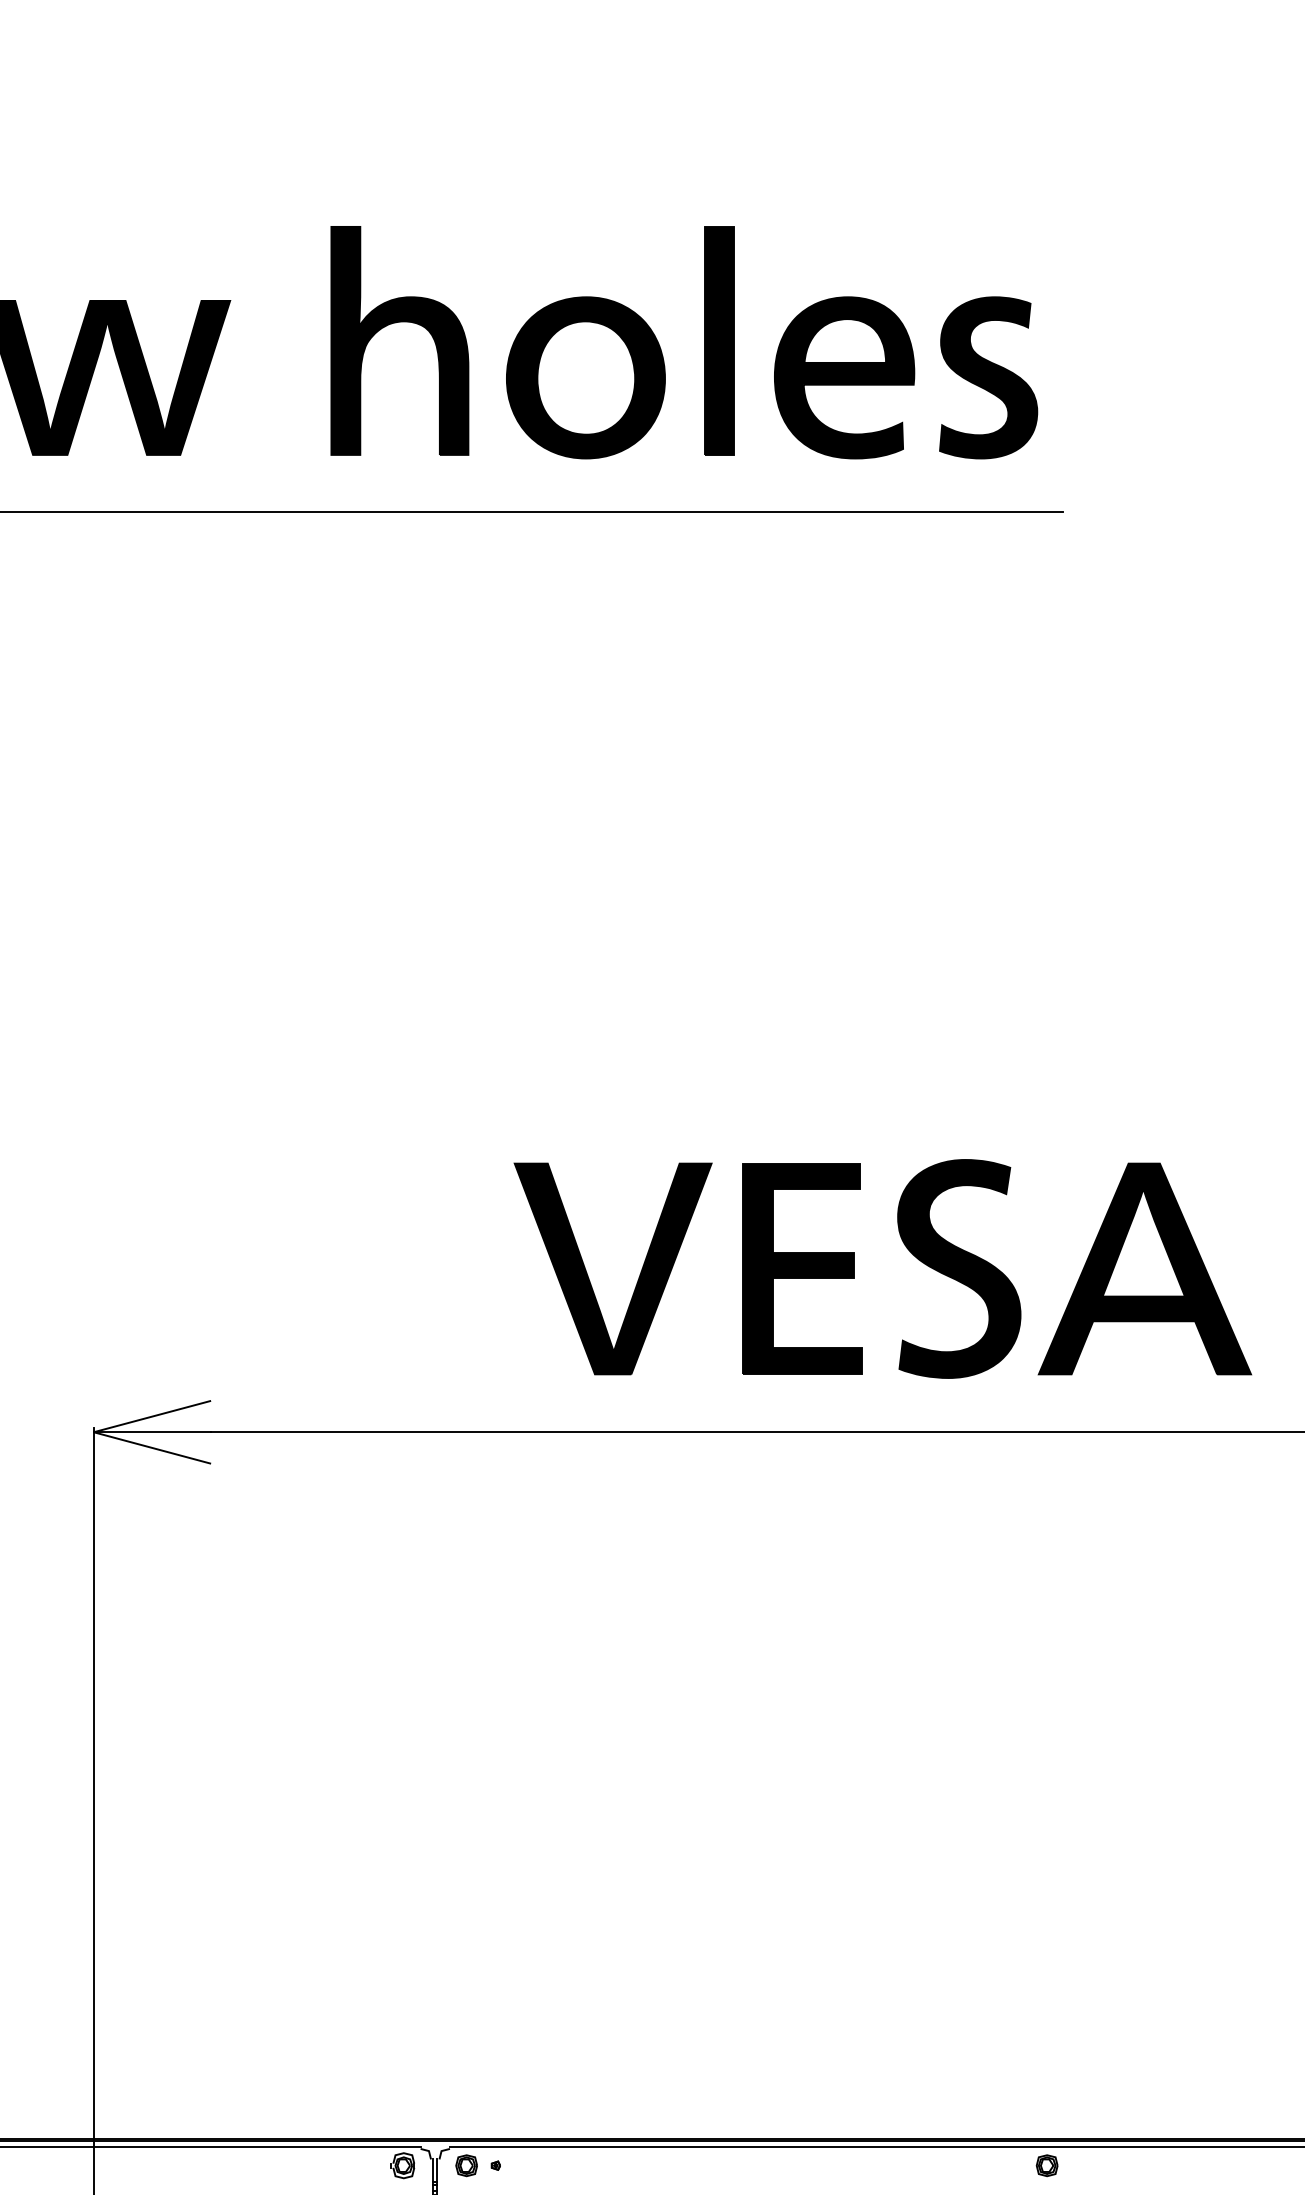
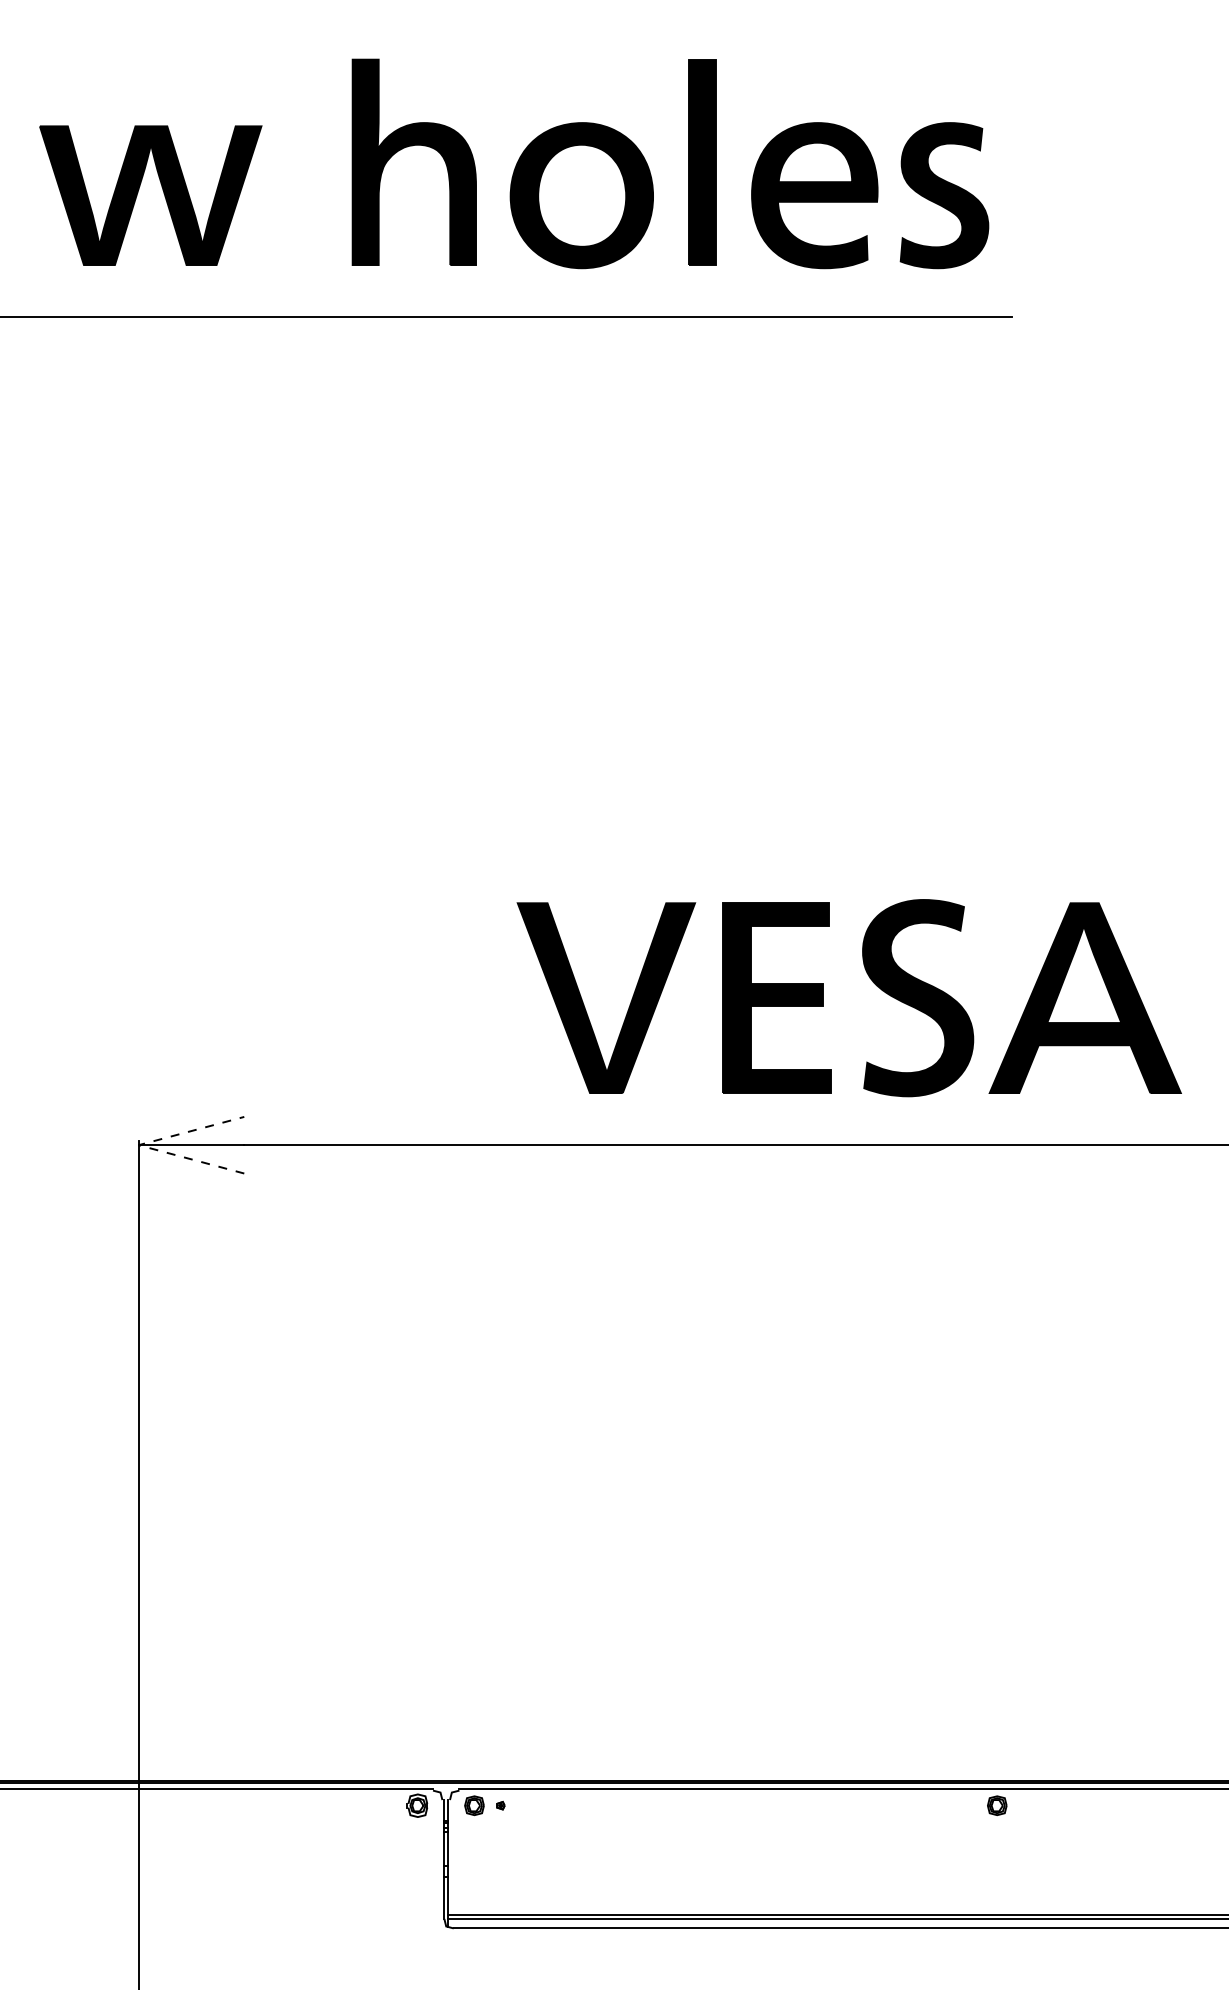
line: (93, 1432) -> (138, 1145), solid -> dashed

